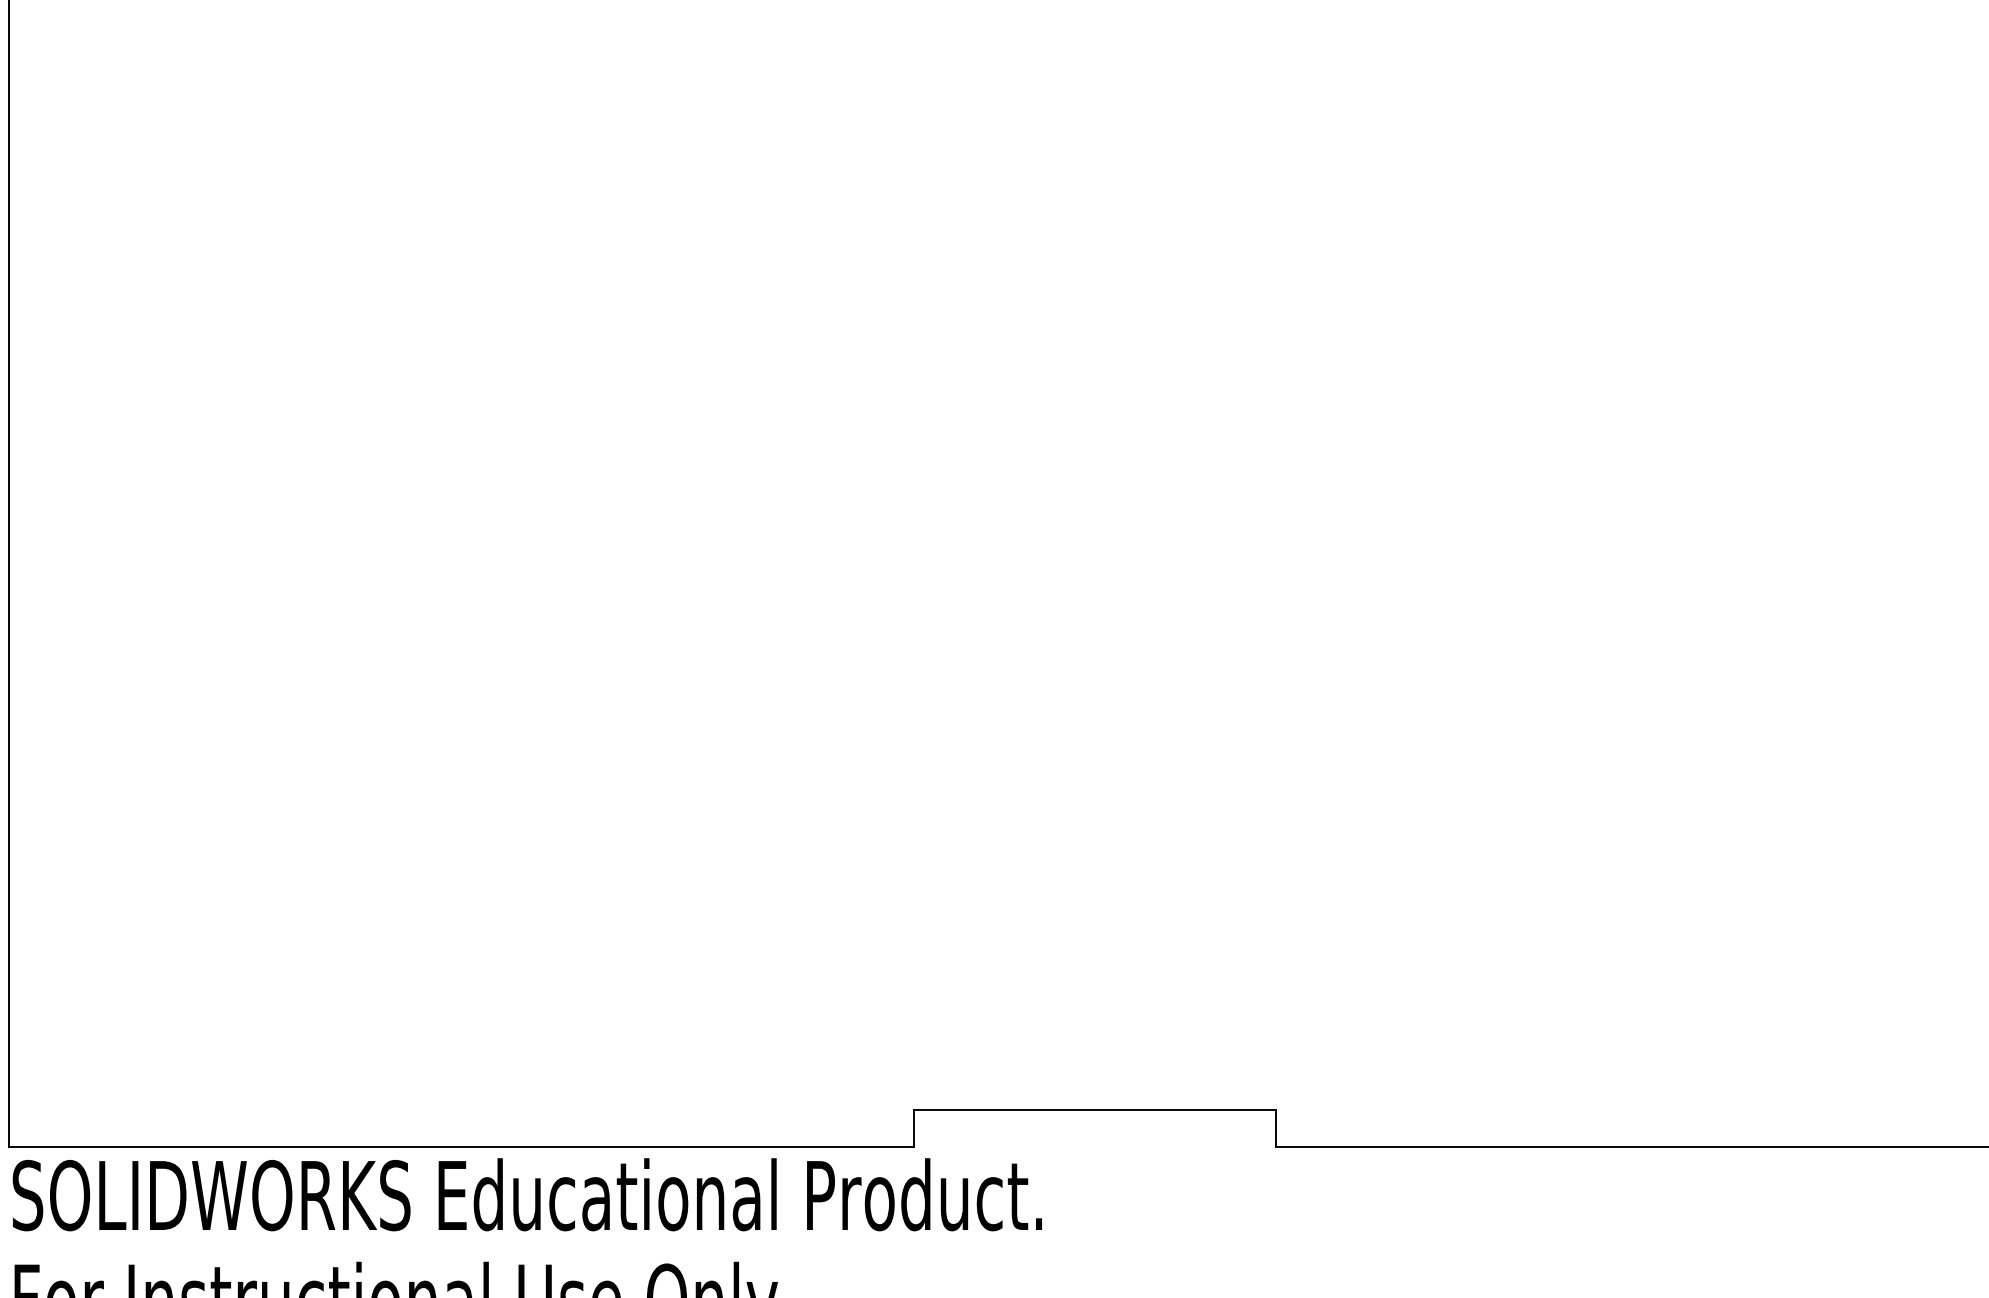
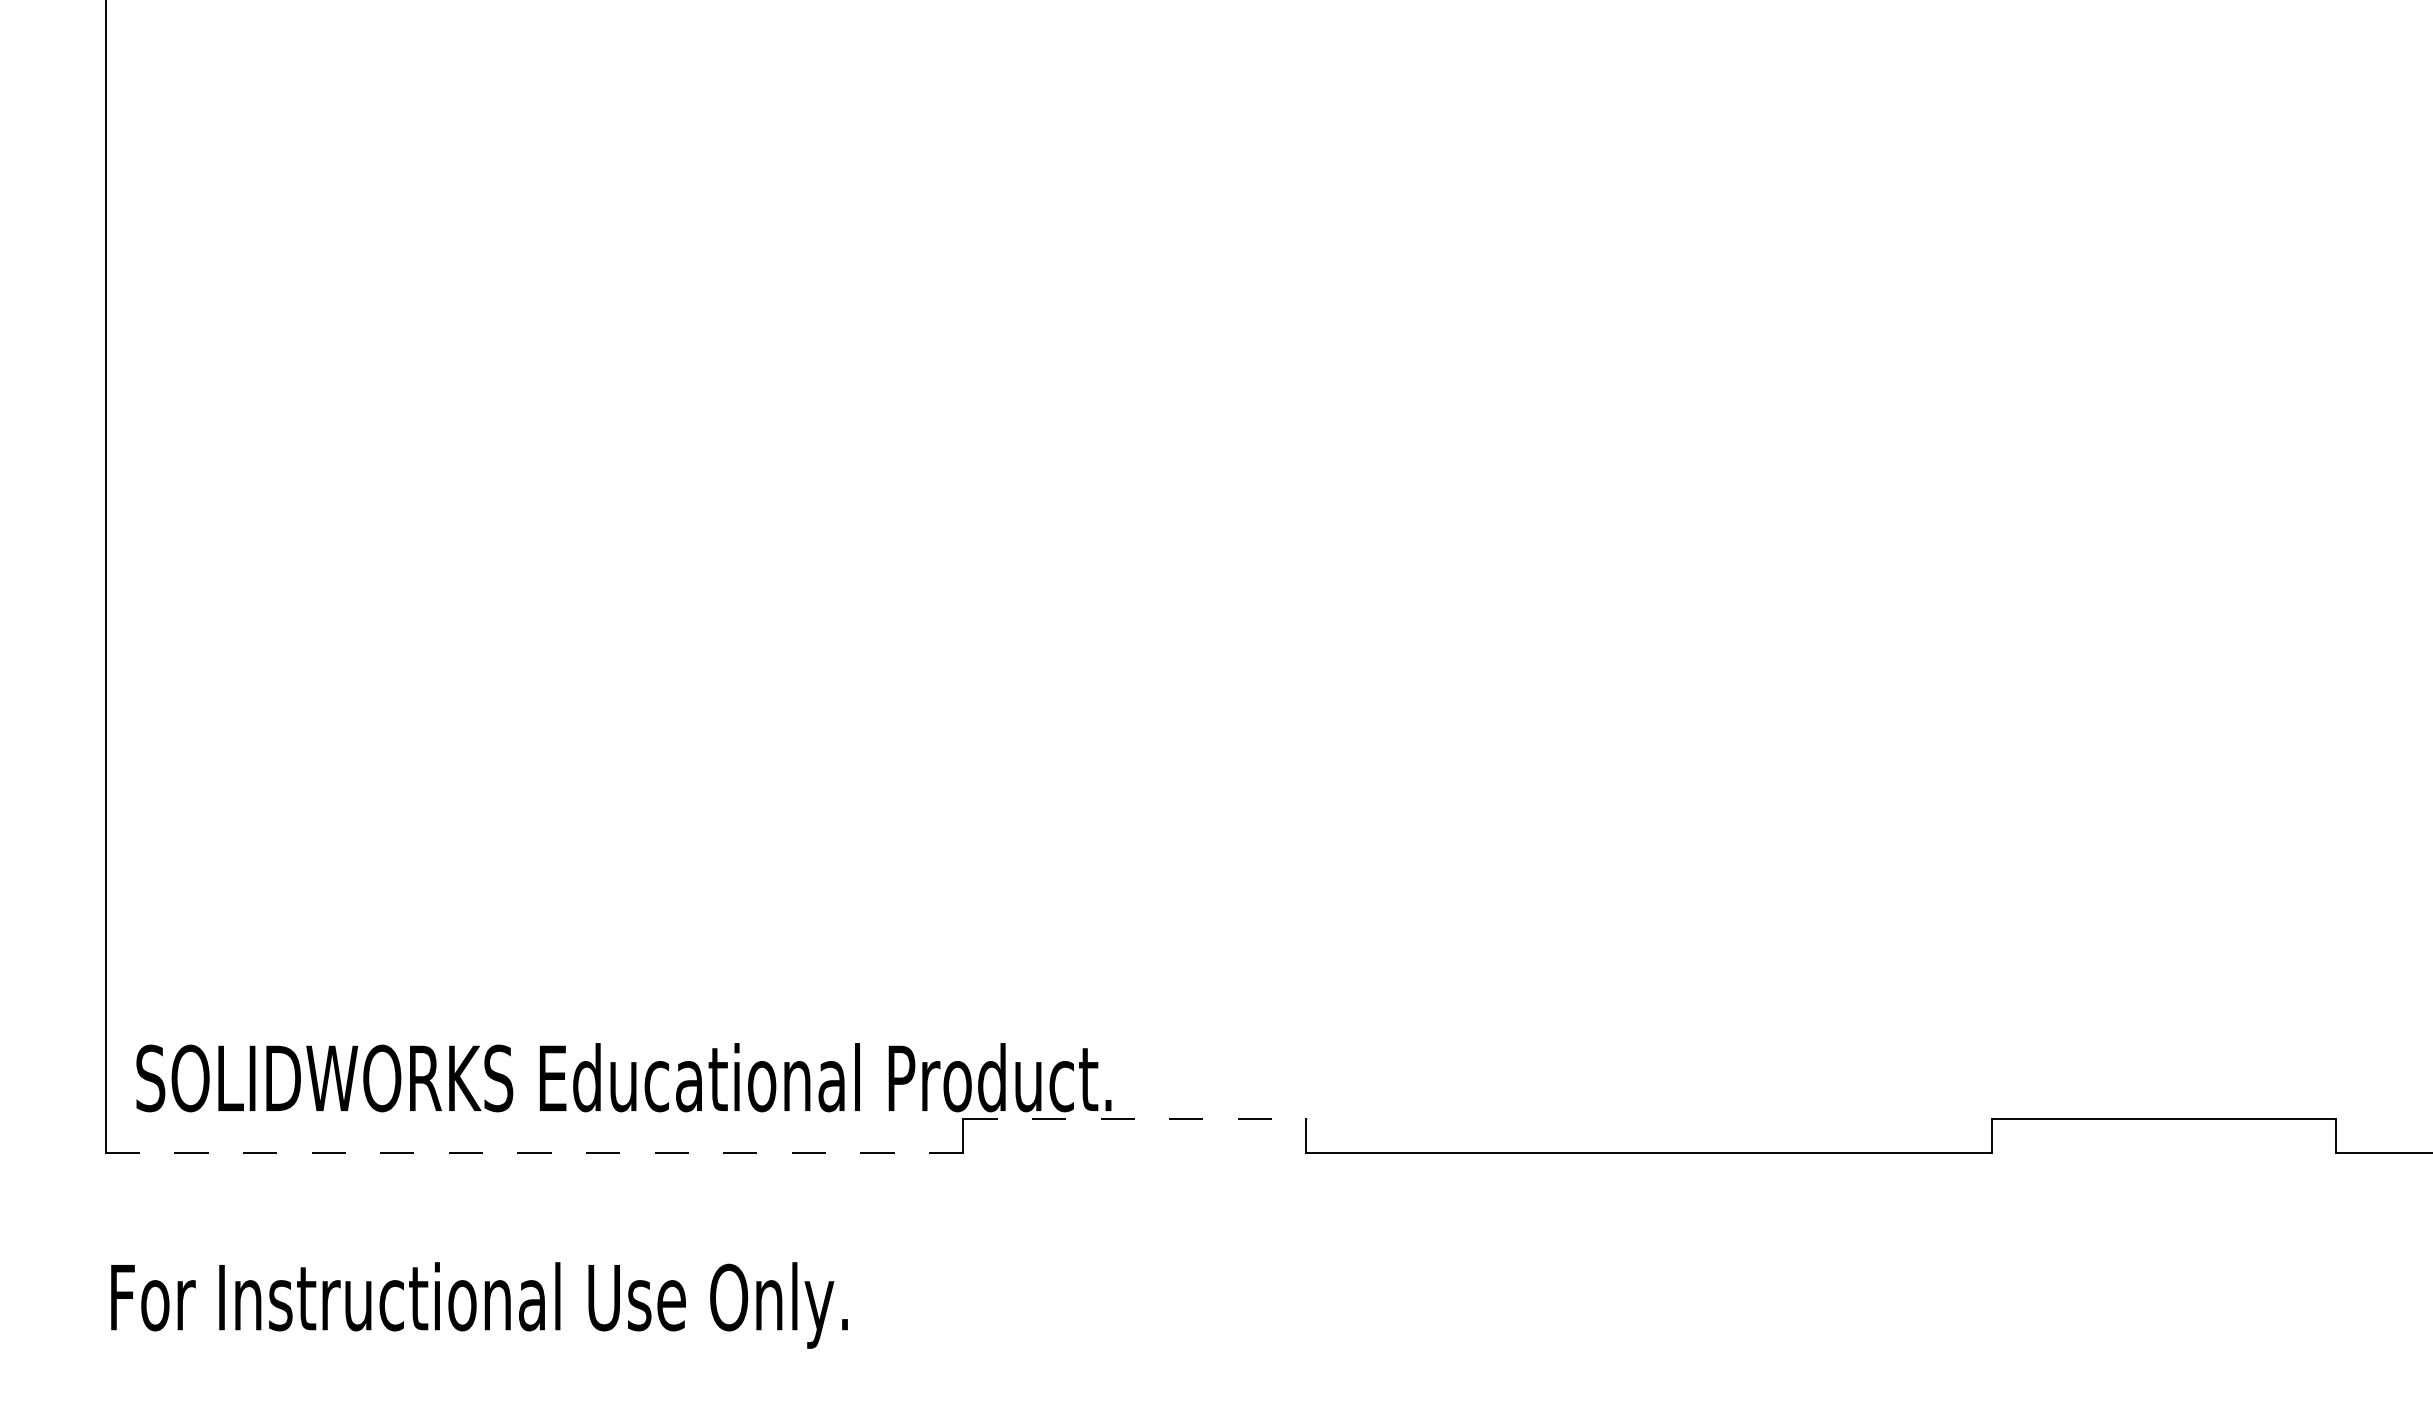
line: (1094, 1110) -> (1134, 1118), solid -> dashed
line: (461, 1147) -> (534, 1153), solid -> dashed
text: (526, 1194) -> (623, 1077), moved

